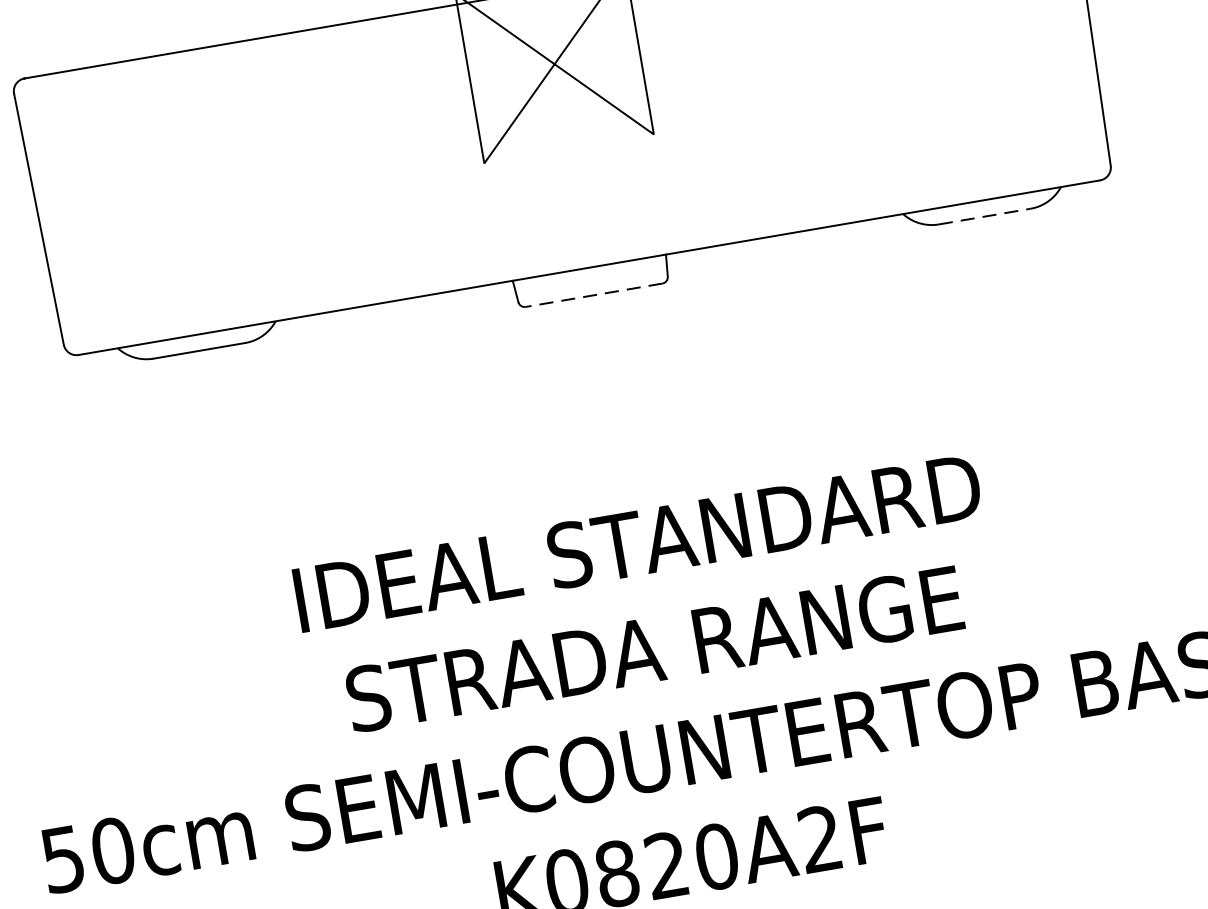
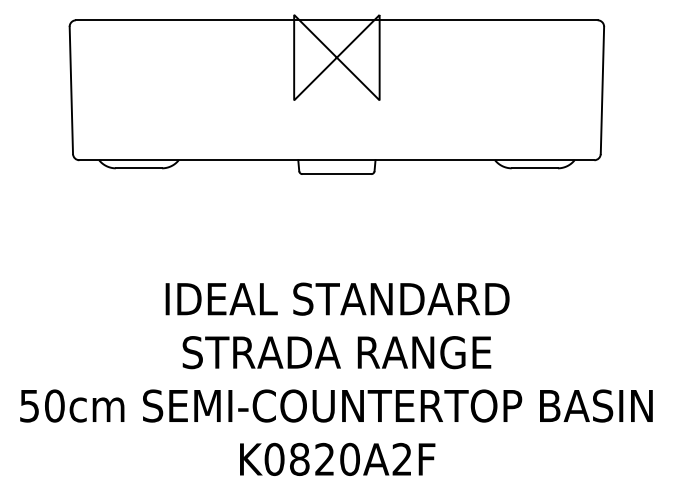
line: (986, 216) -> (535, 168), dashed -> solid
line: (593, 296) -> (336, 174), dashed -> solid

